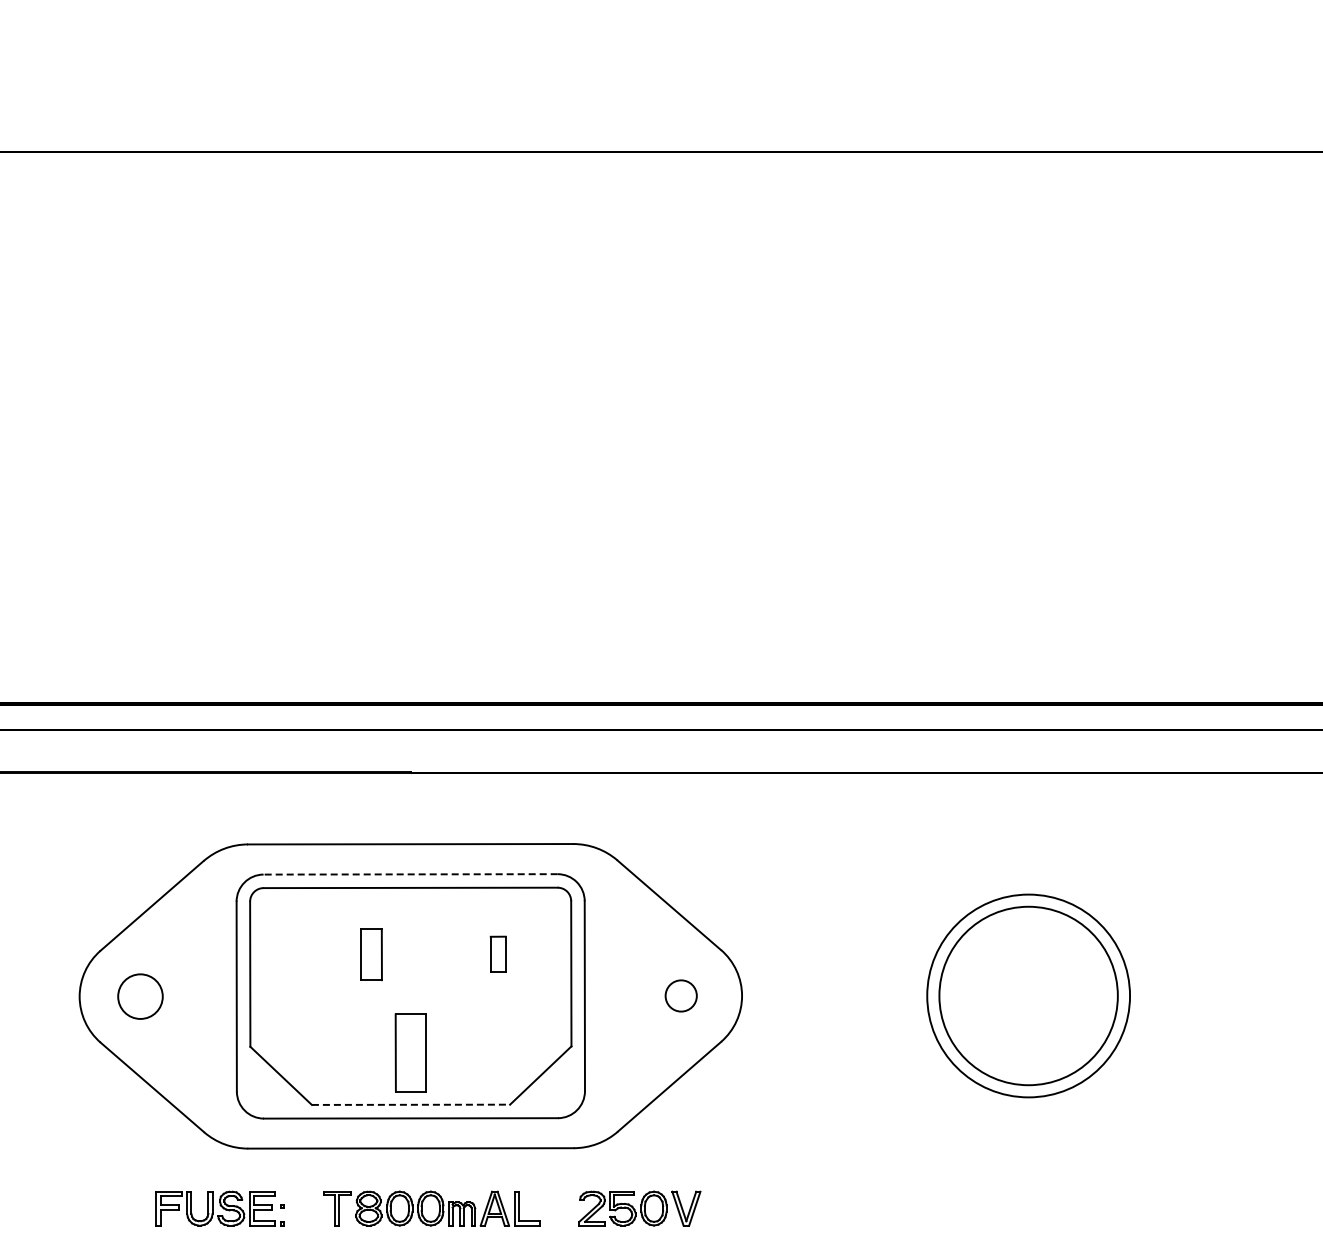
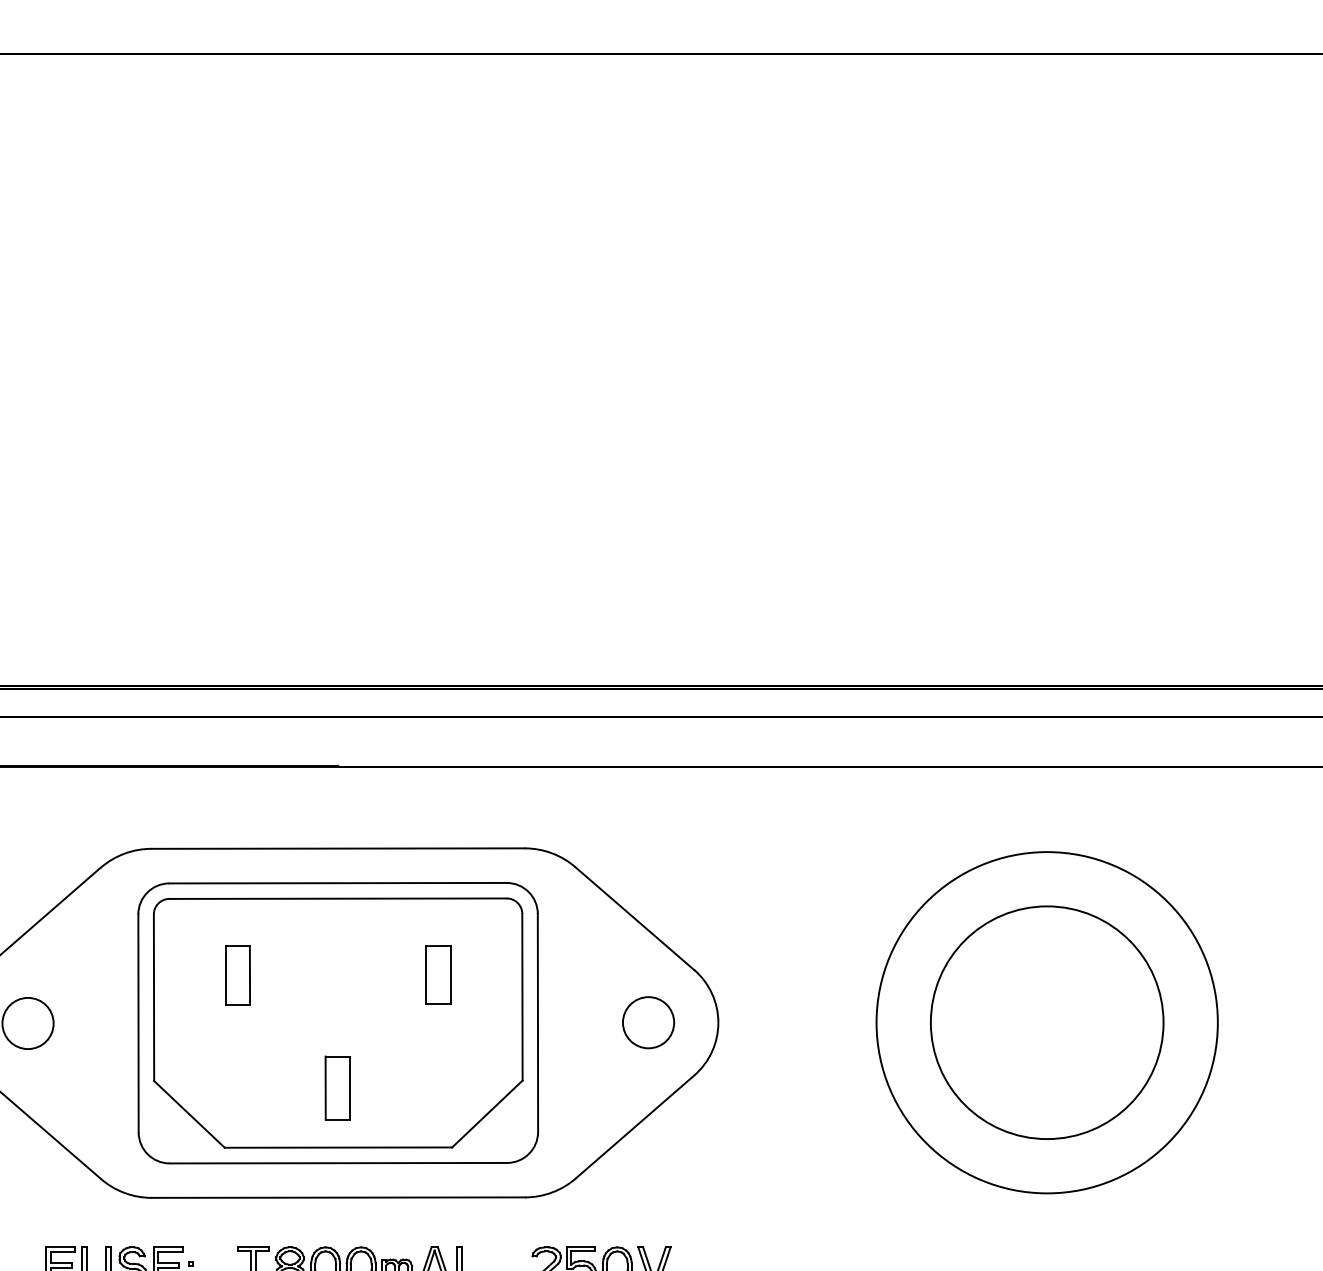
line: (410, 874) -> (337, 883), dashed -> solid
part: (371, 954) -> (238, 975), moved
part: (497, 954) -> (437, 975), size x1.43
circle: (680, 995) -> (647, 1022), size x1.43
circle: (1028, 995) -> (1047, 1022), size x1.67
part: (409, 1052) -> (336, 1087), size x0.71
line: (411, 1104) -> (339, 1147), dashed -> solid

